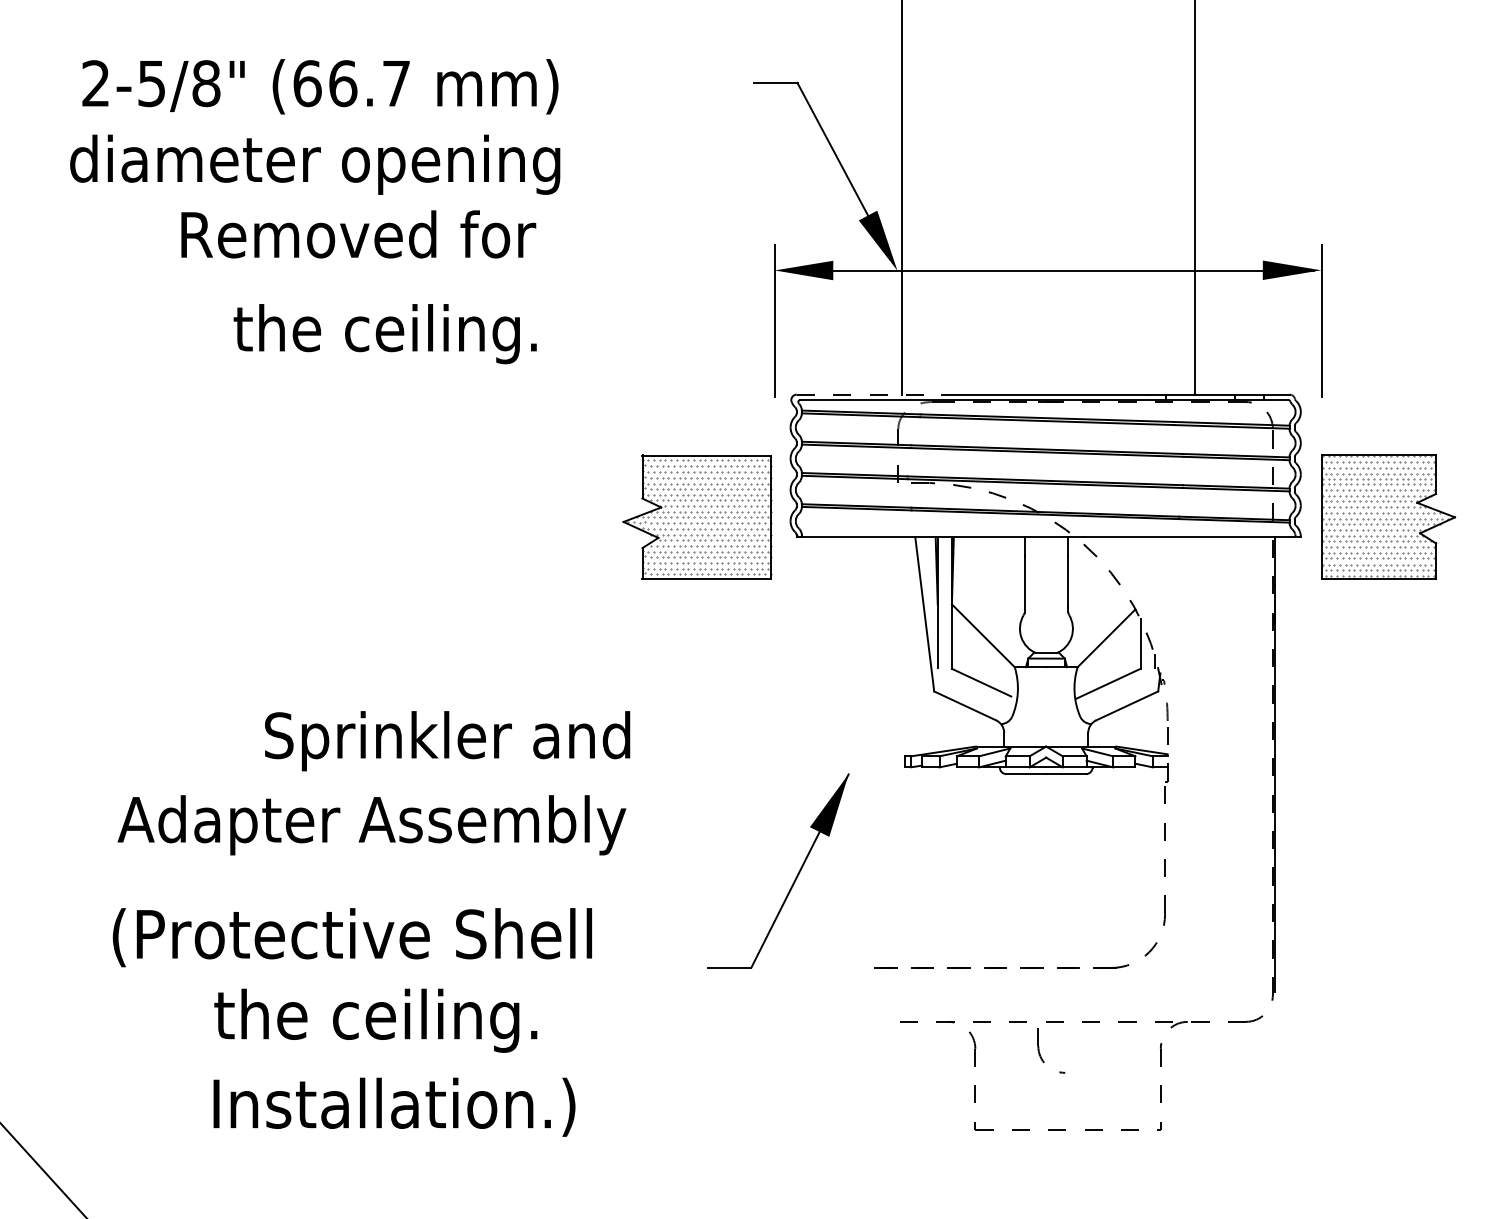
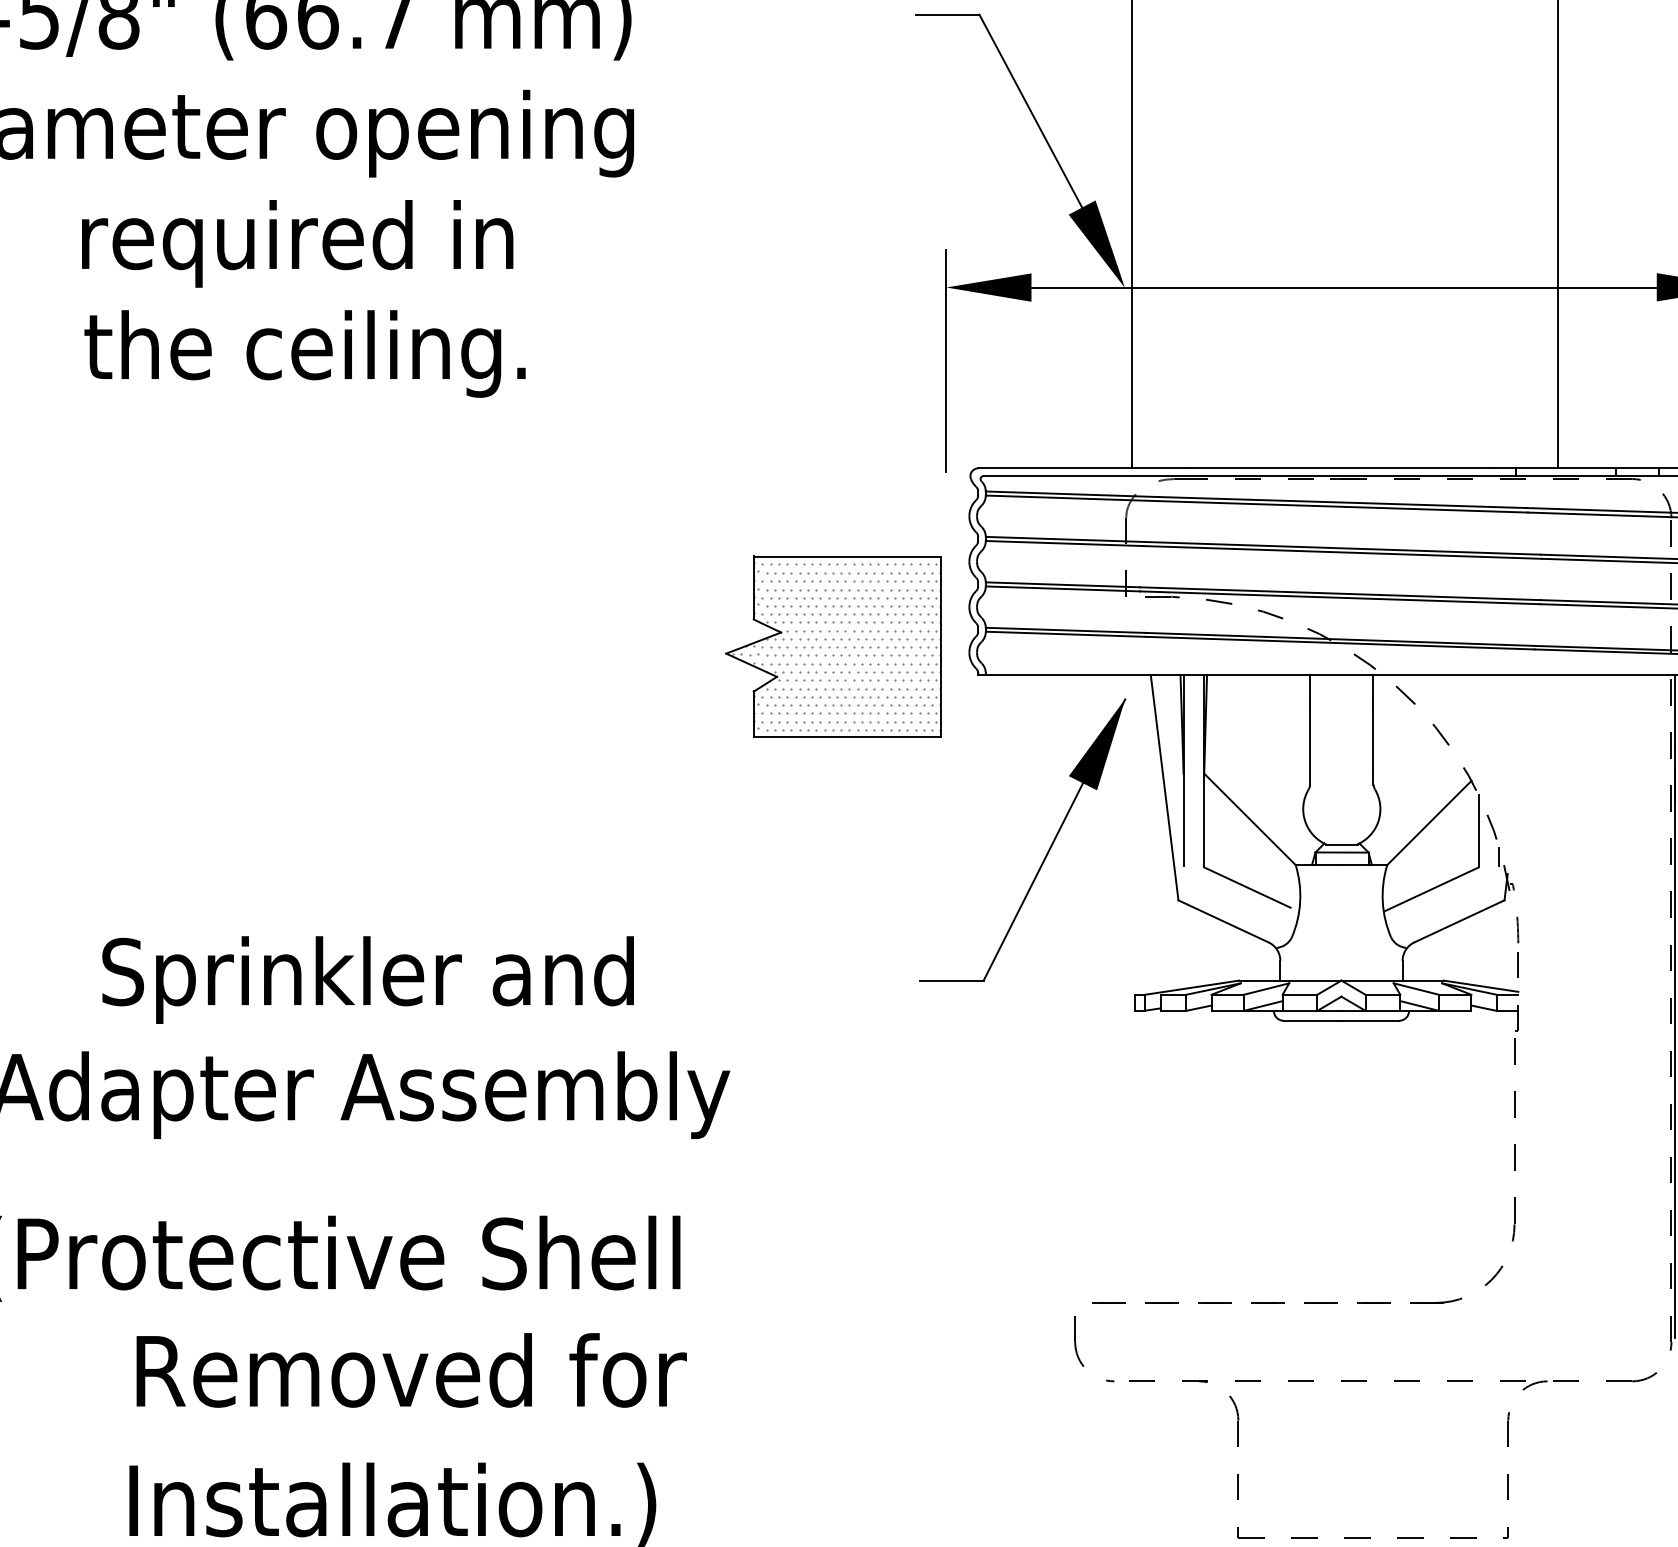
text: (358, 240) -> (340, 243), Removed for -> required in
text: (384, 334) -> (303, 354), moved
line: (869, 394) -> (1084, 468), dashed -> solid
text: (447, 741) -> (368, 980), moved
part: (794, 879) -> (1046, 852), moved
text: (405, 1020) -> (408, 1379), the ceiling. -> Removed for
part: (1040, 1053) -> (1078, 1353), moved

